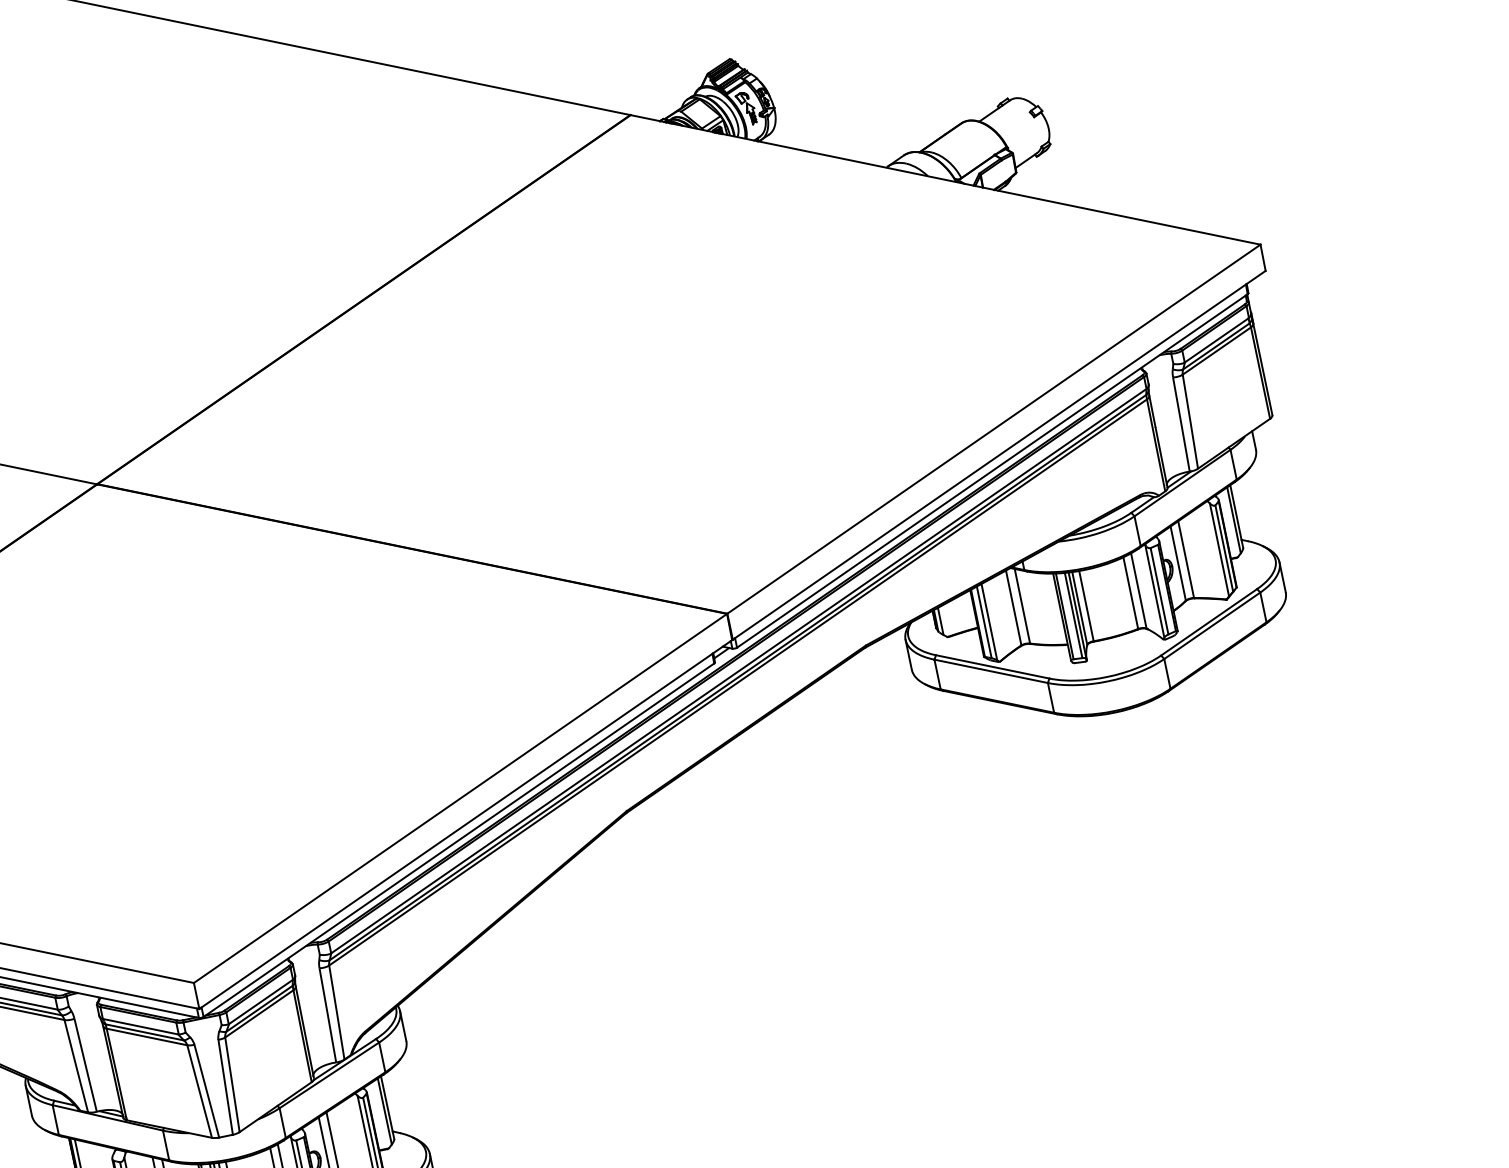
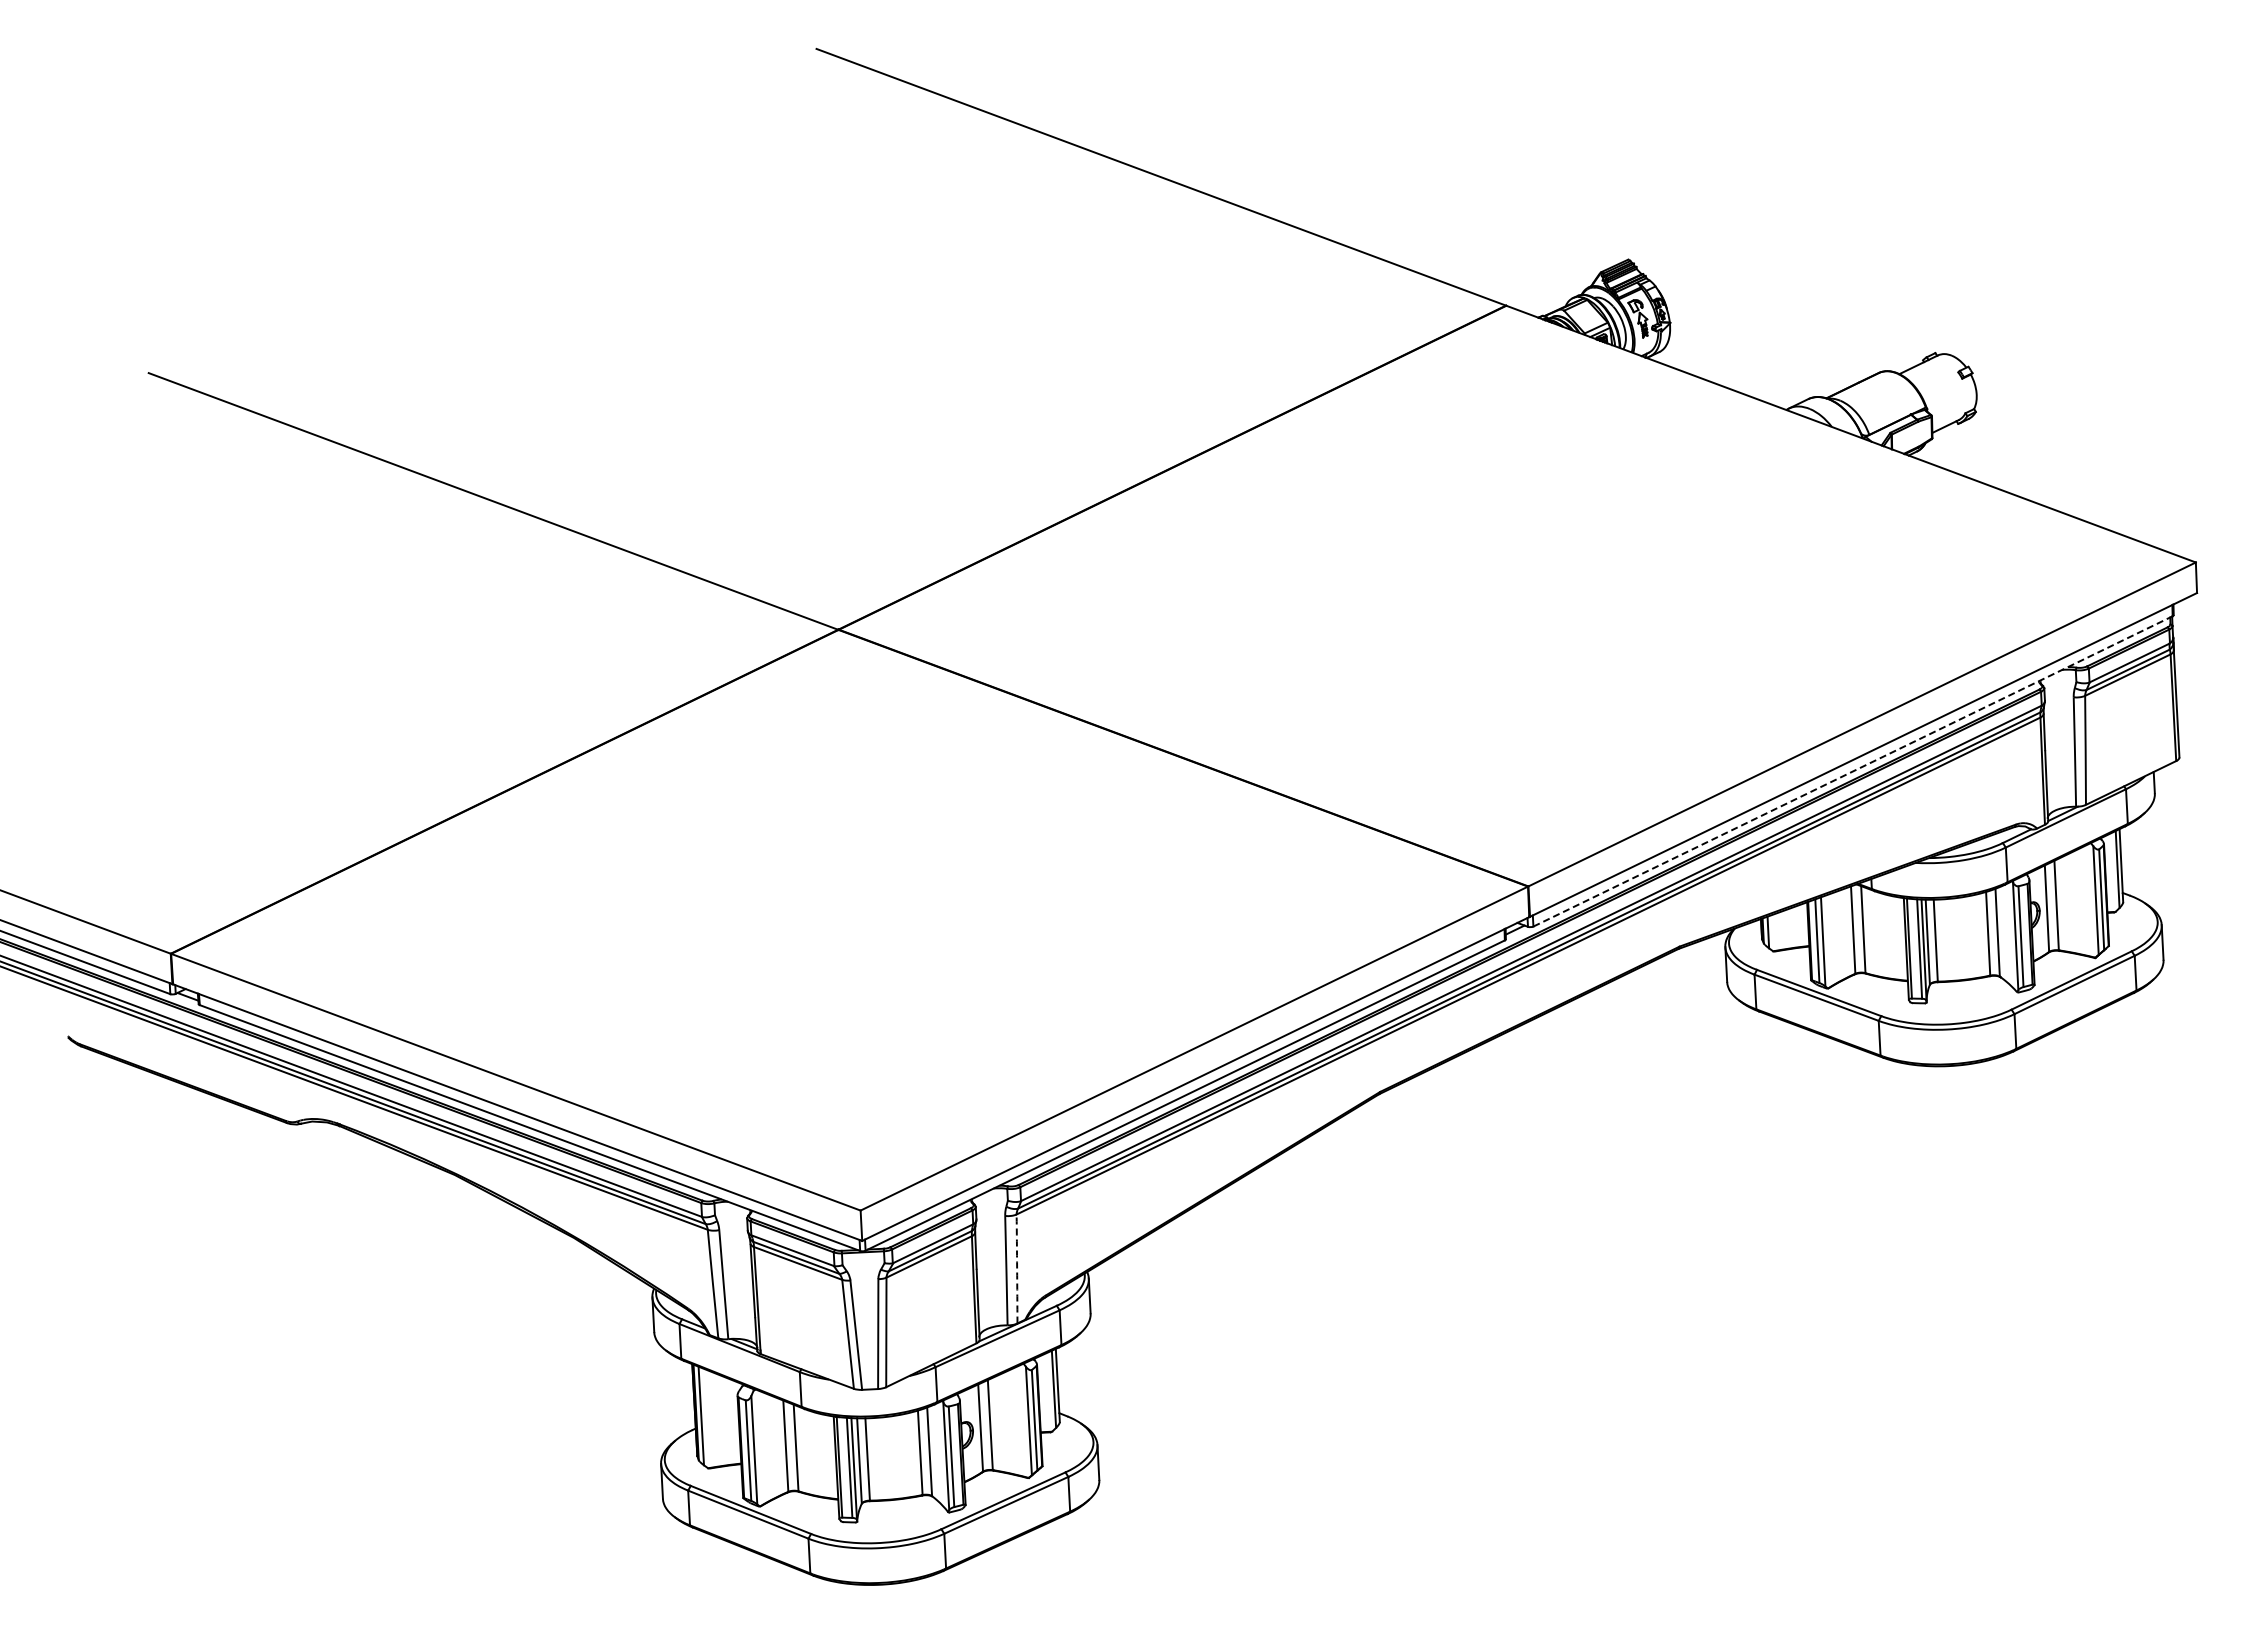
line: (992, 470) -> (1853, 771), solid -> dashed
arc: (337, 1012) -> (1017, 1269), solid -> dashed

